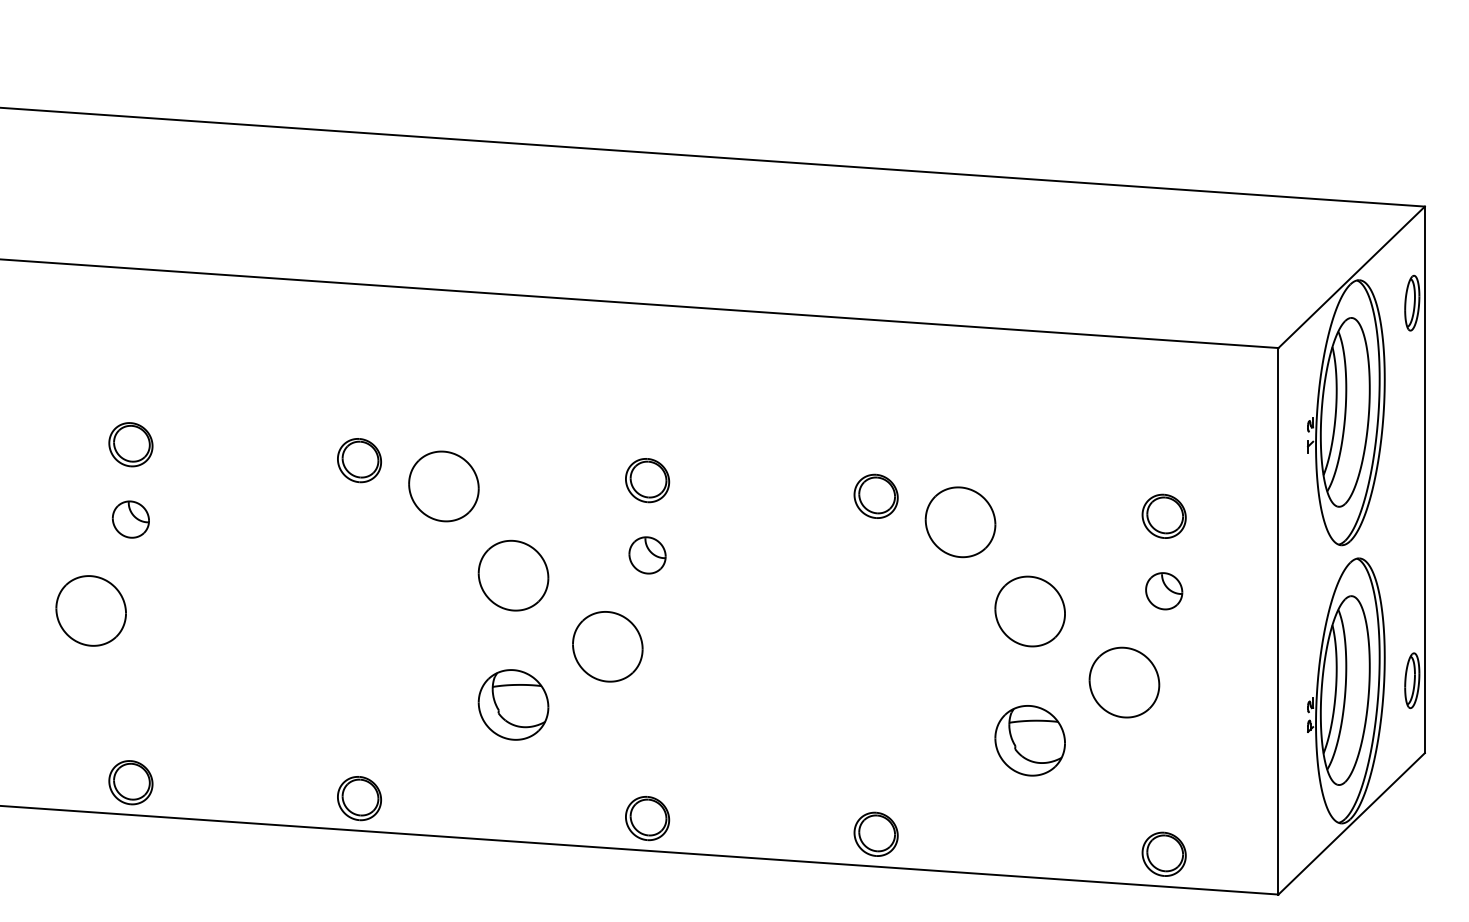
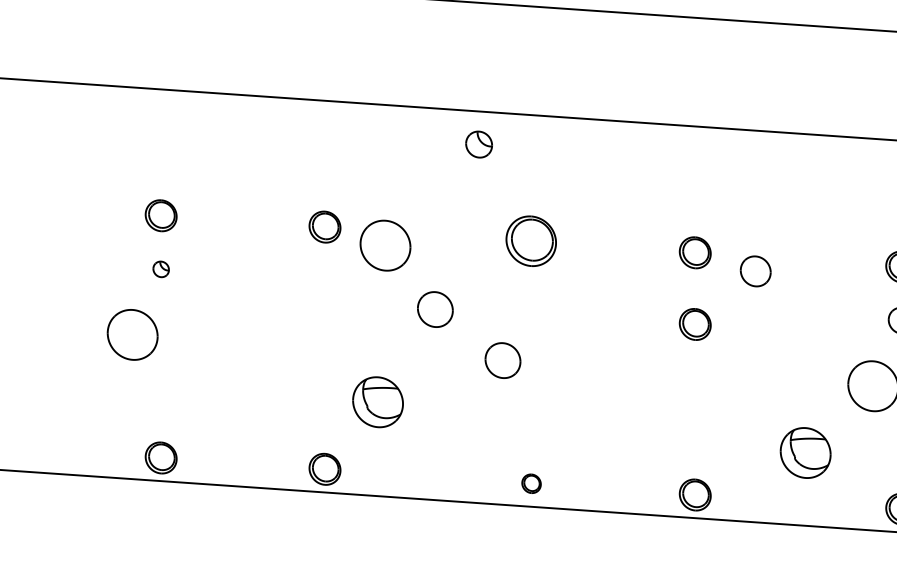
part: (647, 480) -> (531, 241), size x1.6
part: (130, 519) -> (160, 269), size x0.6
part: (960, 522) -> (755, 271), size x0.6
part: (647, 555) -> (479, 144), moved
part: (513, 575) -> (435, 309), size x0.7
part: (875, 595) -> (694, 323), added
part: (1029, 611) -> (805, 335), removed
part: (607, 646) -> (502, 360), size x0.7
part: (513, 704) -> (378, 401), moved
part: (1029, 740) -> (805, 452), moved
part: (647, 818) -> (531, 483), size x0.6

